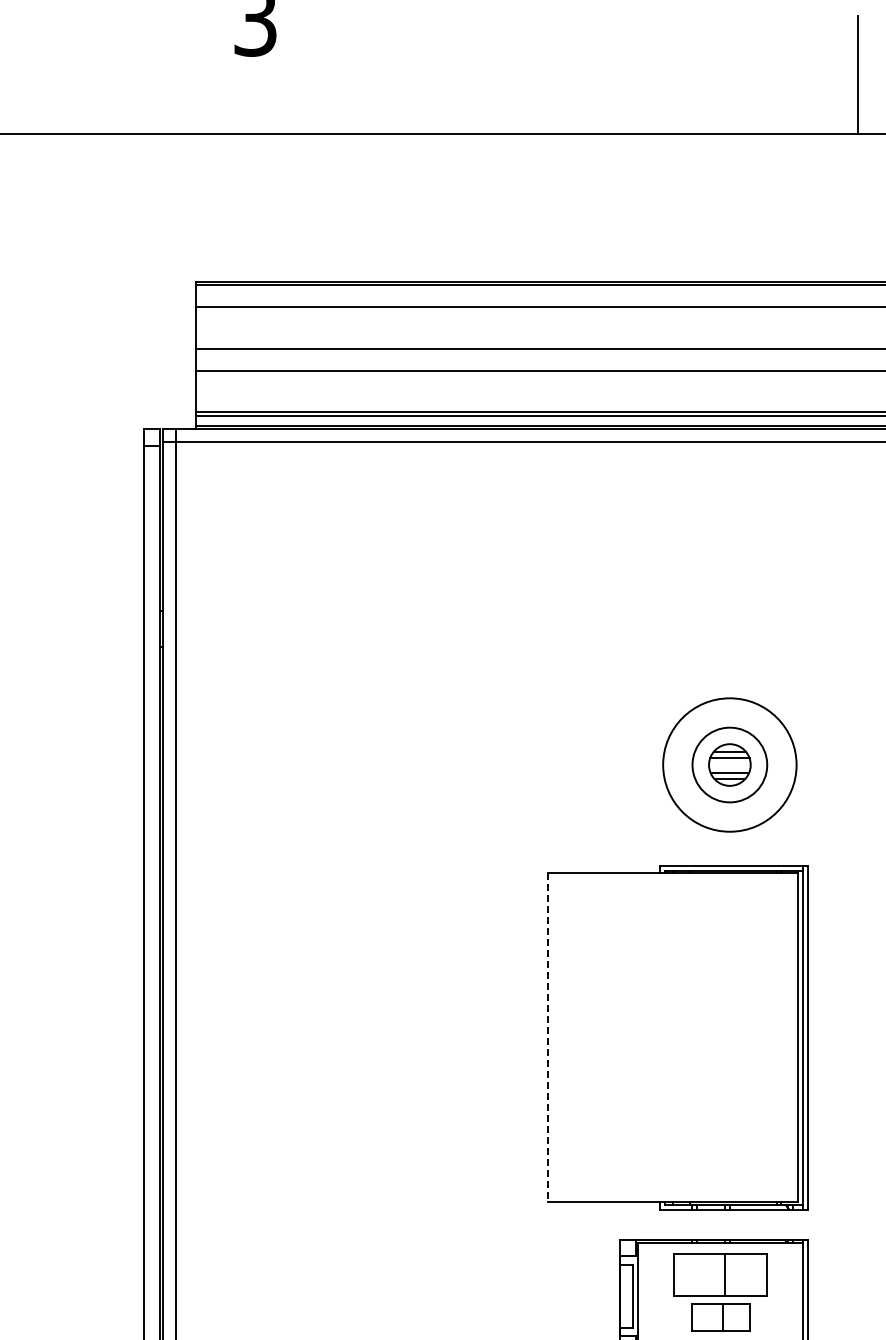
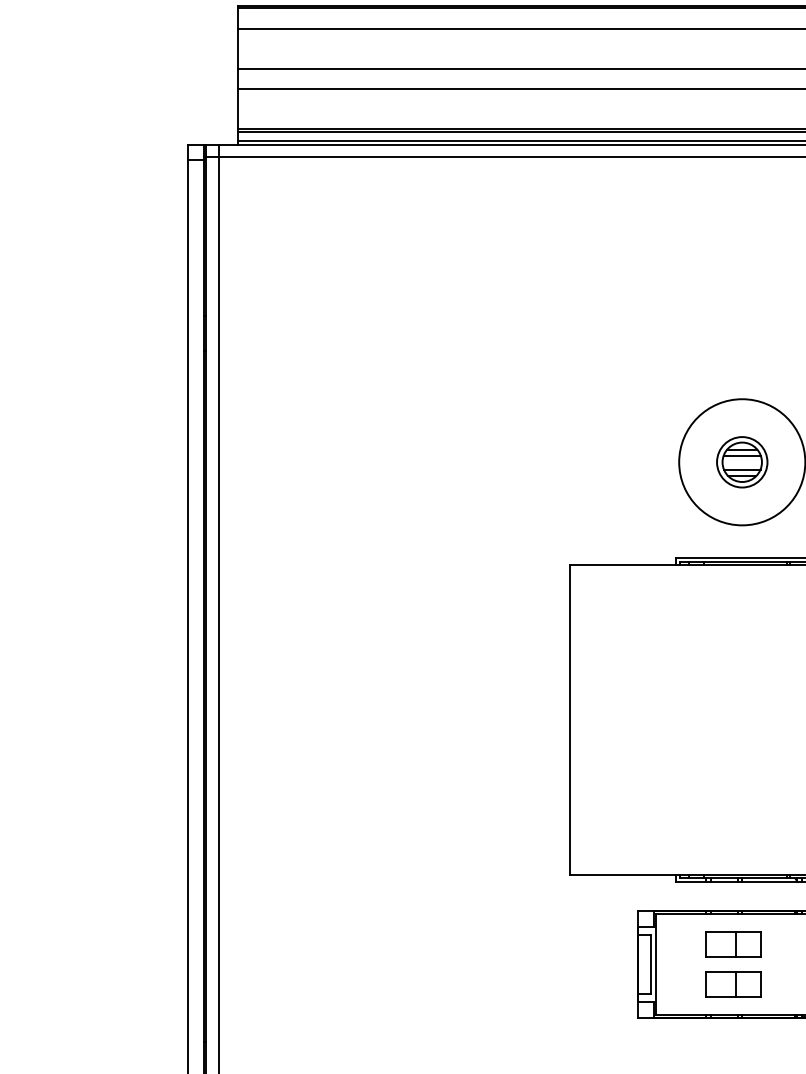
circle: (729, 764) -> (741, 461), size x0.71
line: (548, 1038) -> (570, 720), dashed -> solid
part: (720, 1274) -> (733, 943), size x0.62

